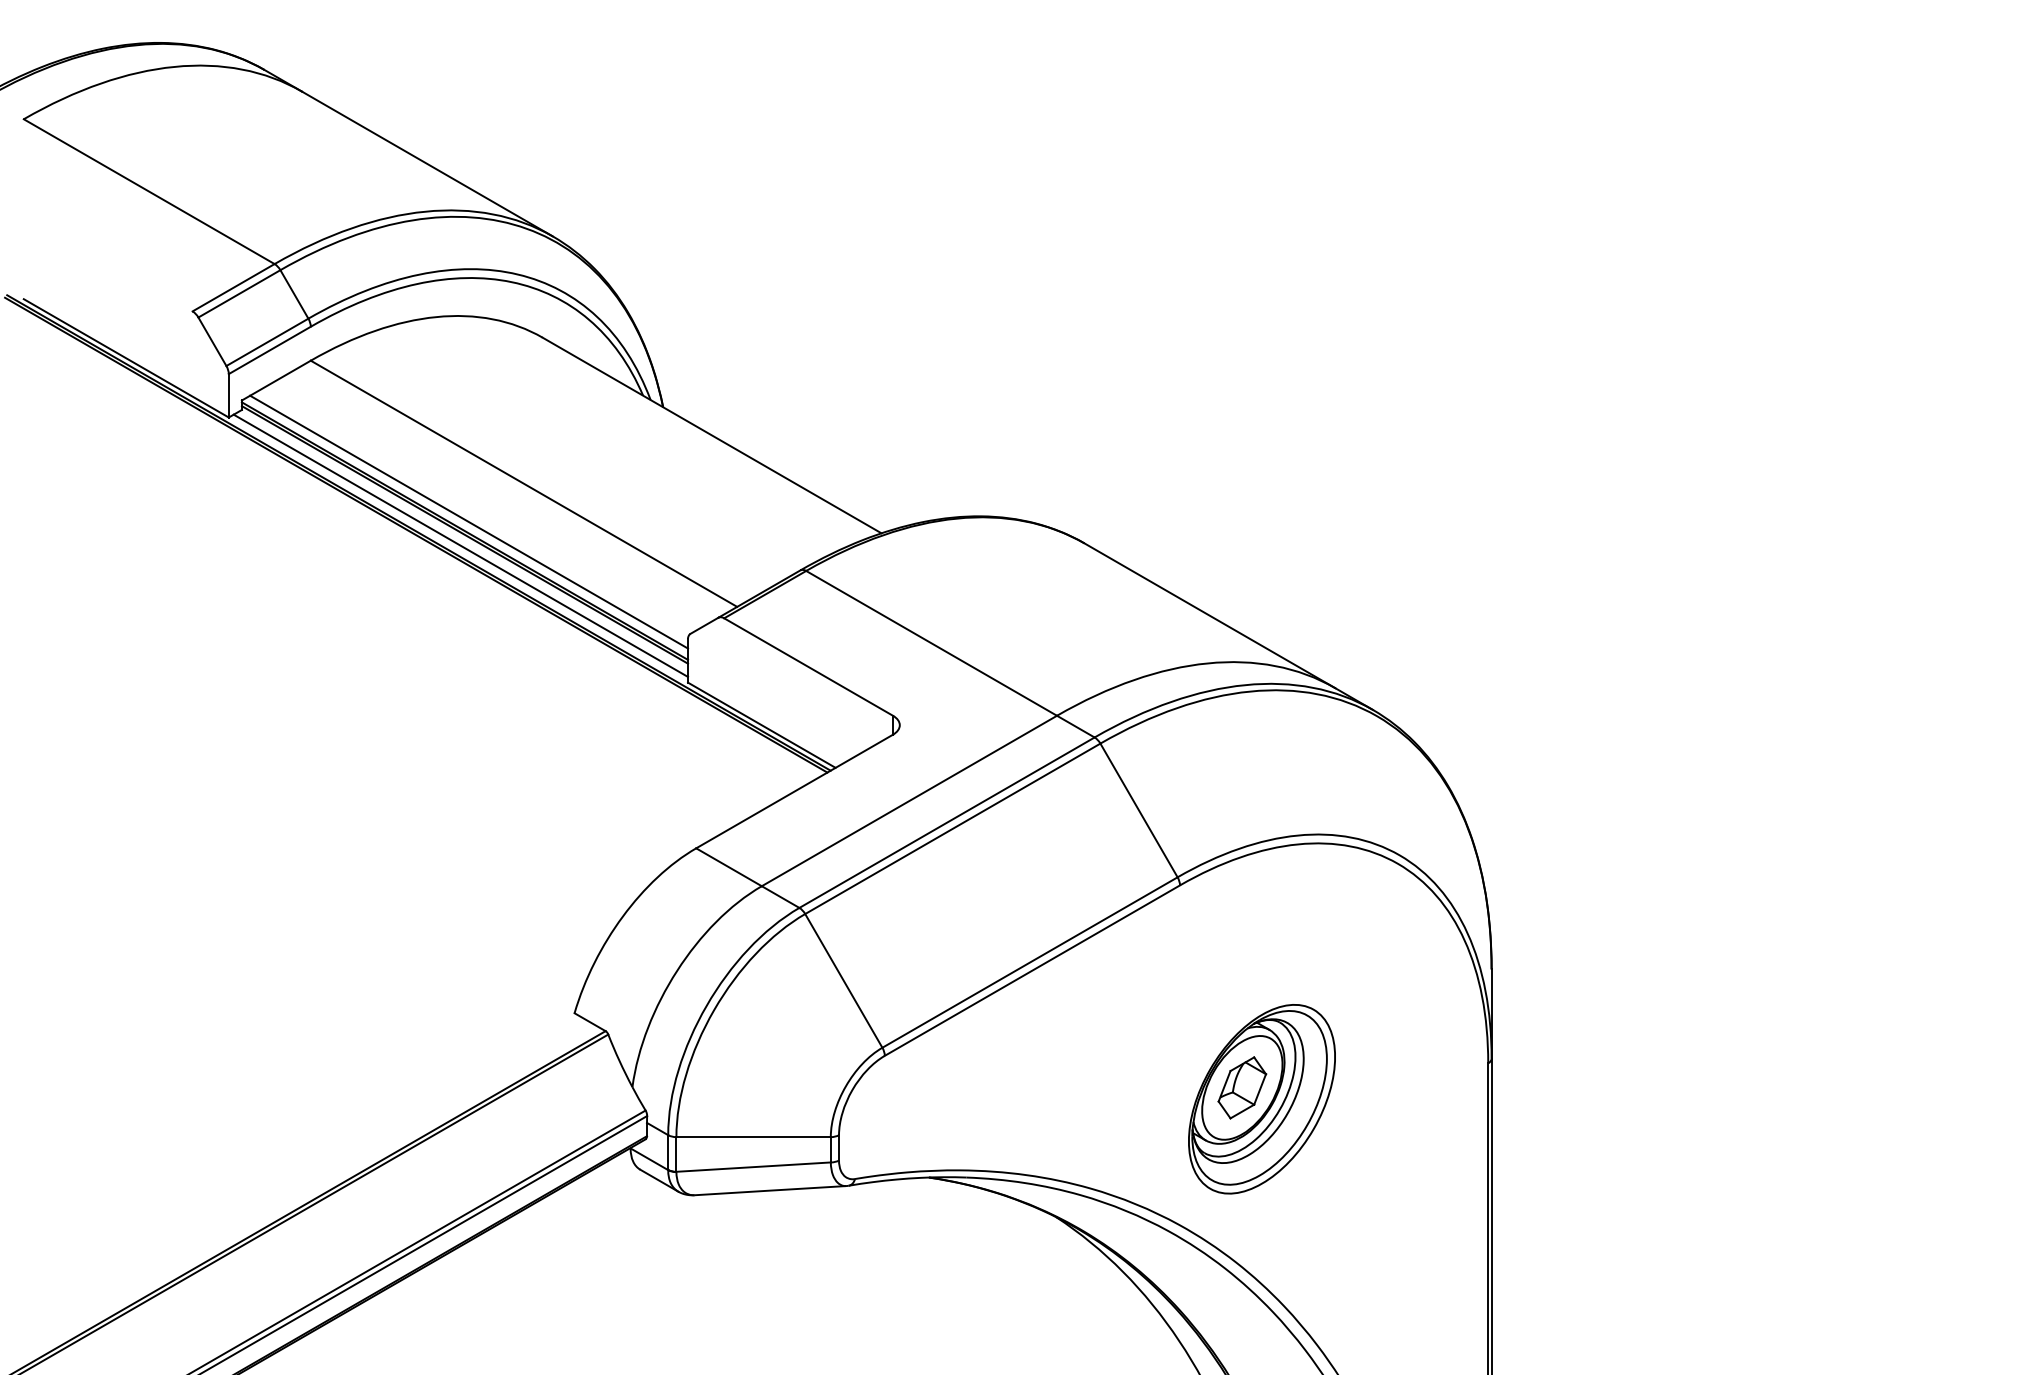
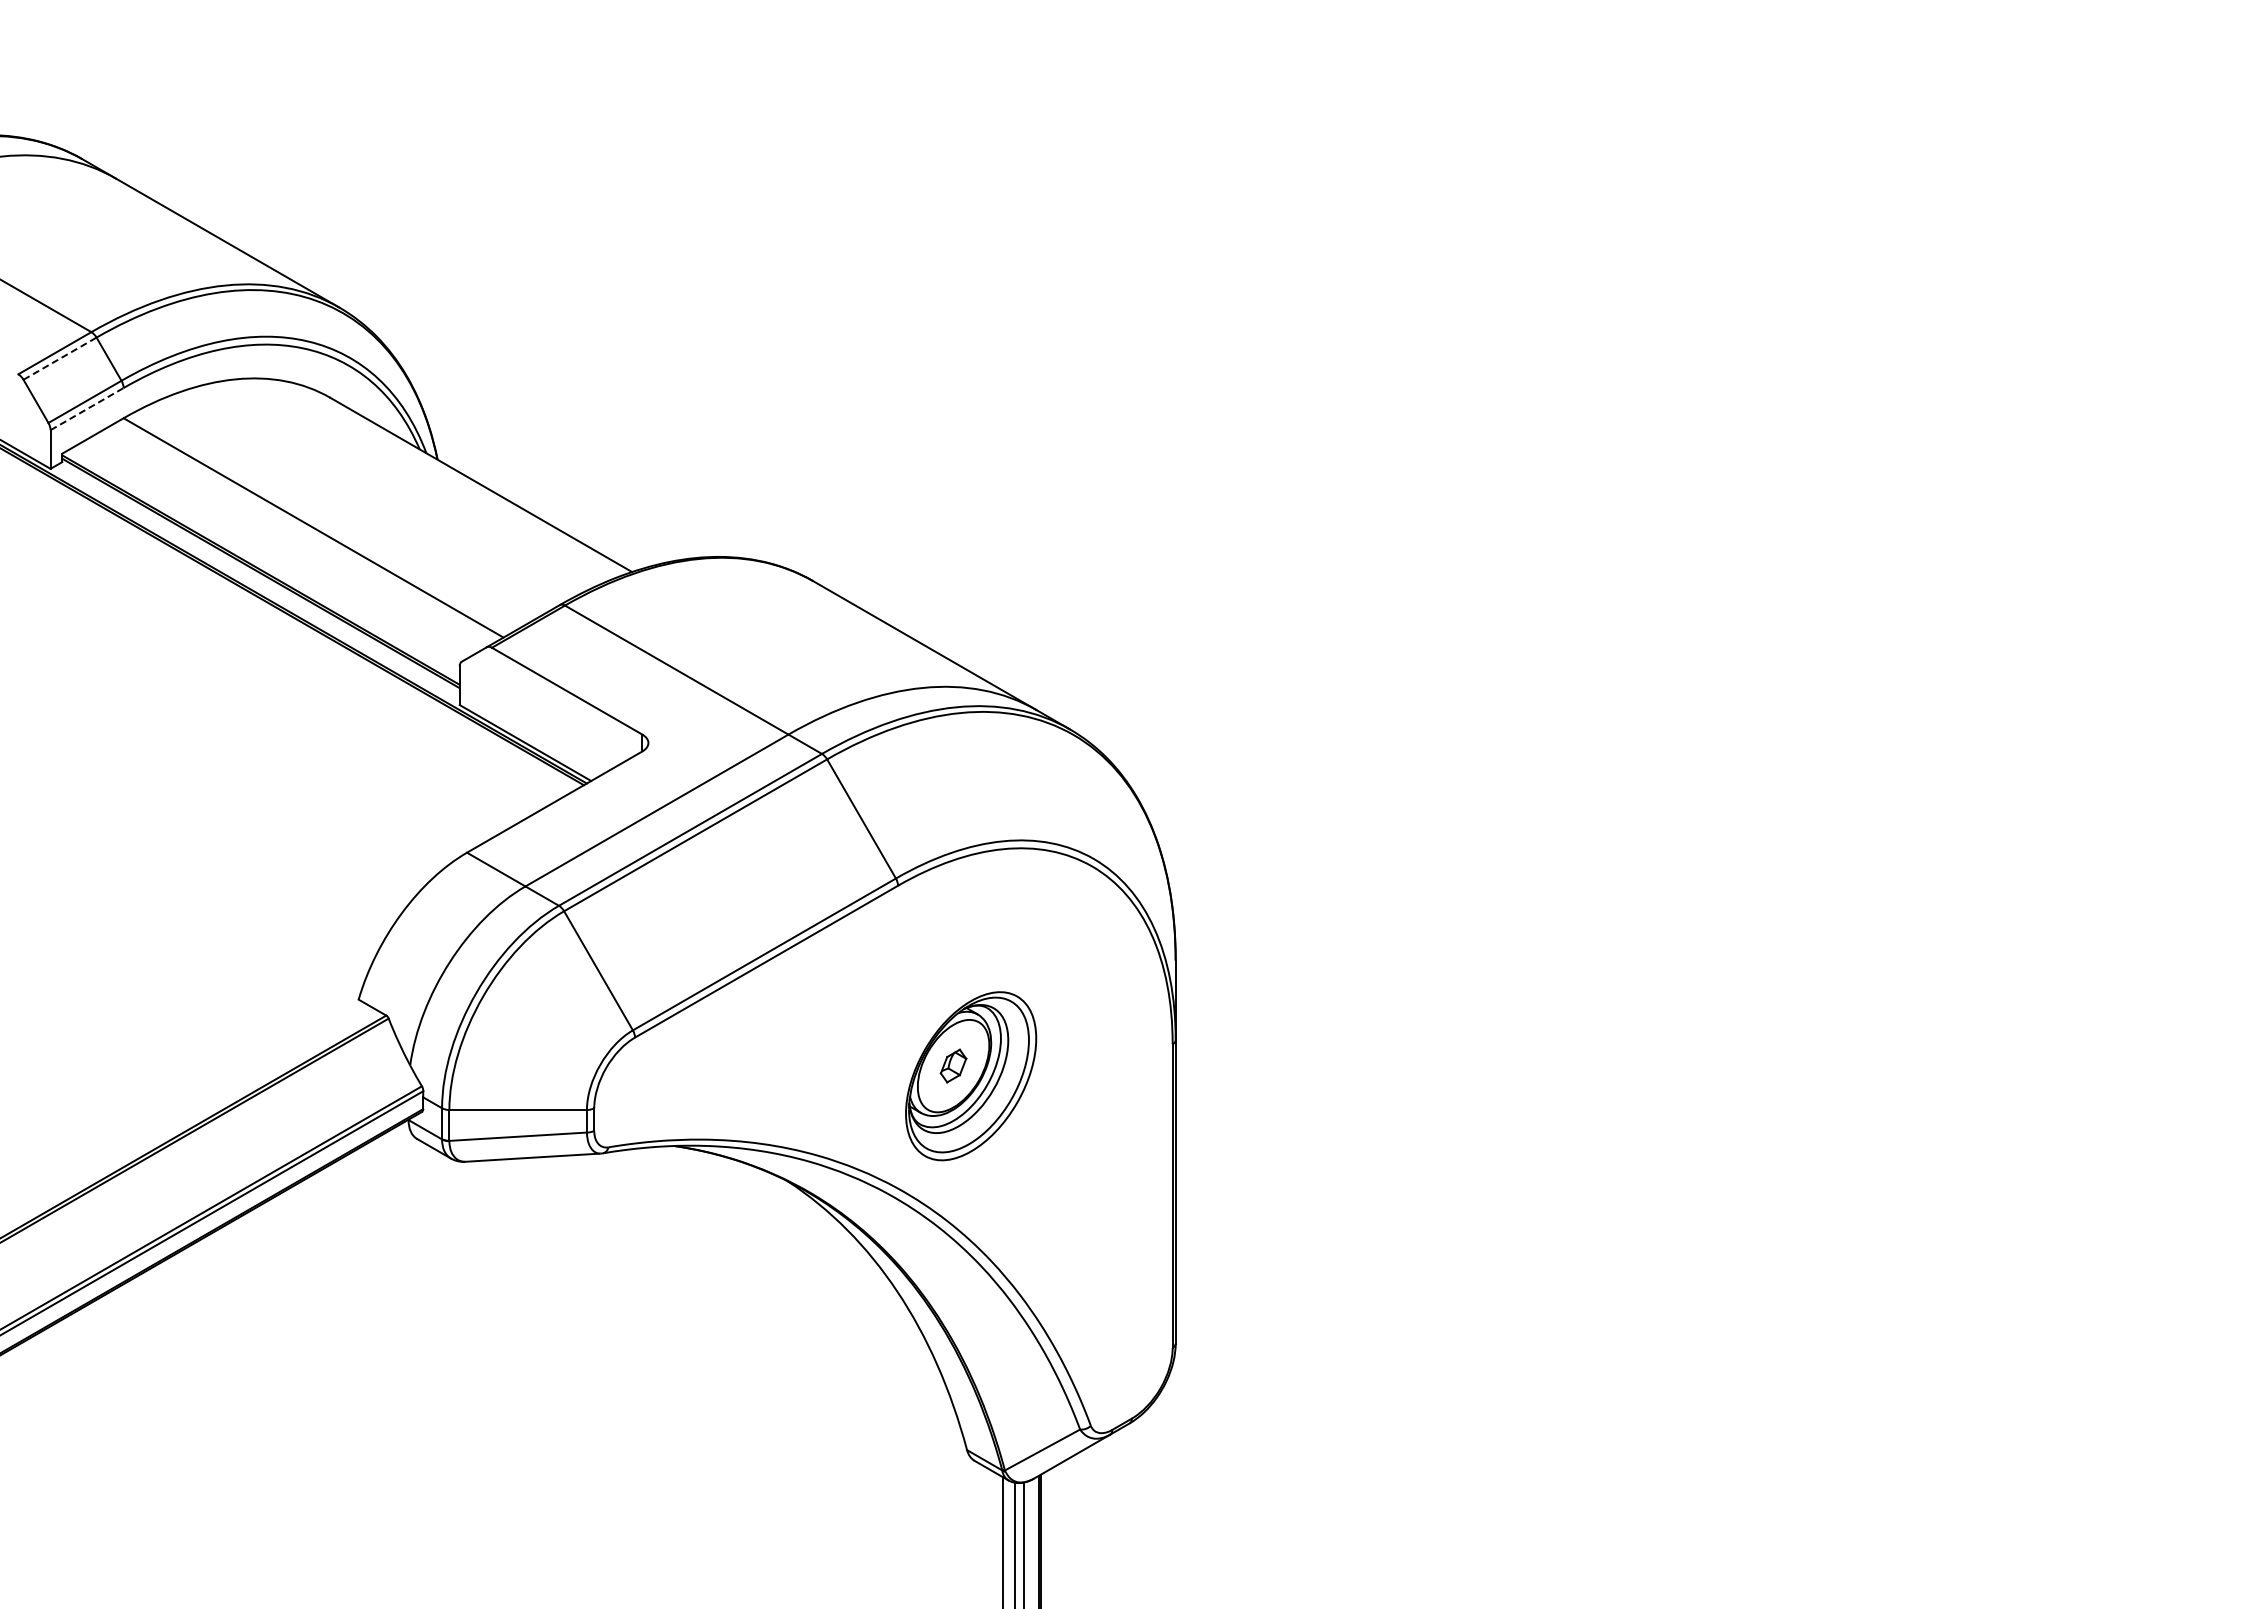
line: (239, 293) -> (60, 358), solid -> dashed
line: (270, 349) -> (87, 408), solid -> dashed
line: (468, 521) -> (264, 561), removed
line: (459, 546) -> (256, 583), removed
part: (1242, 1087) -> (953, 1065), size x0.6

